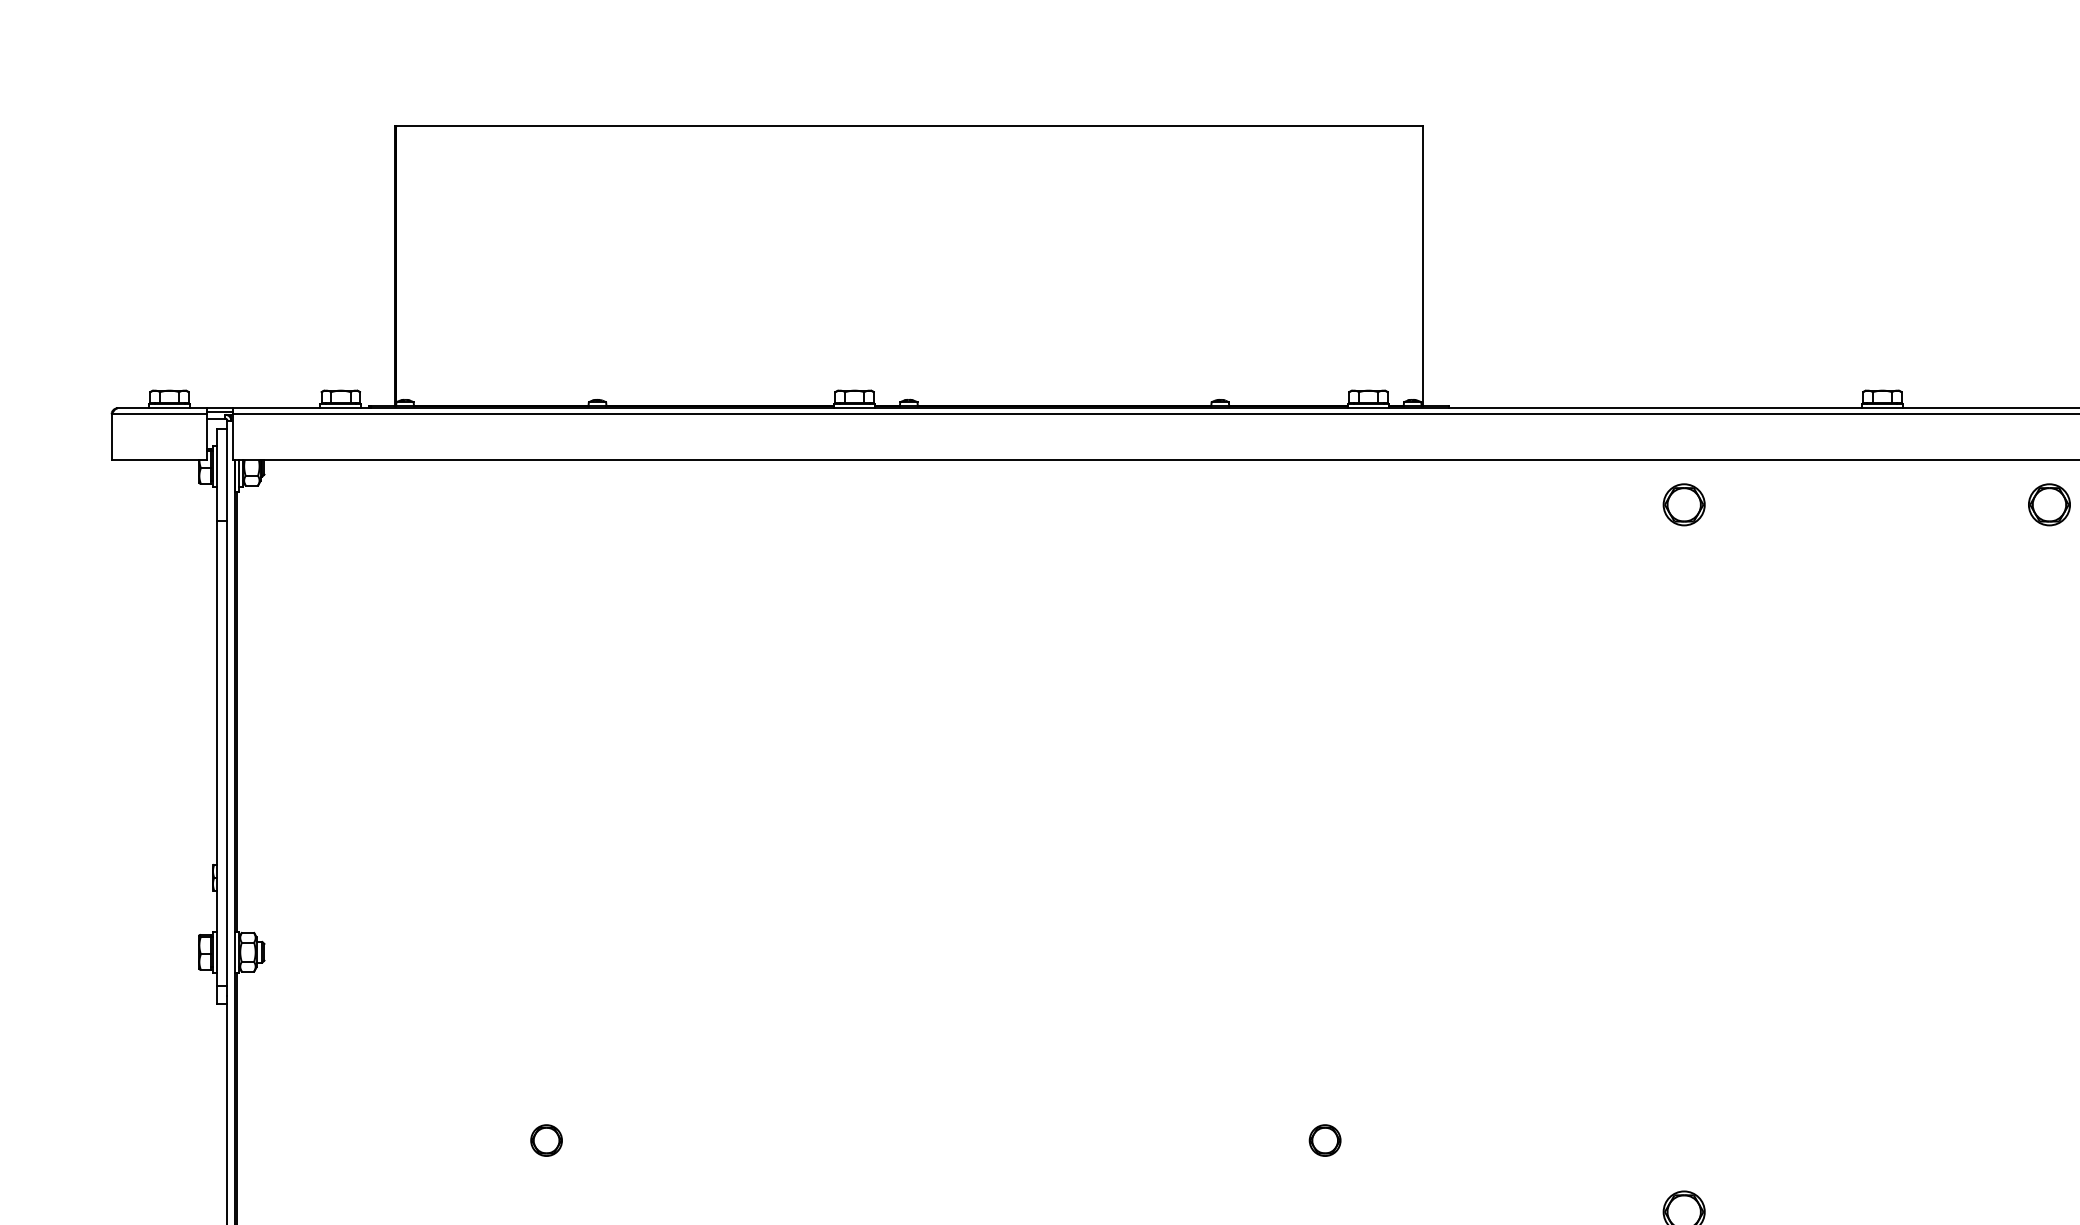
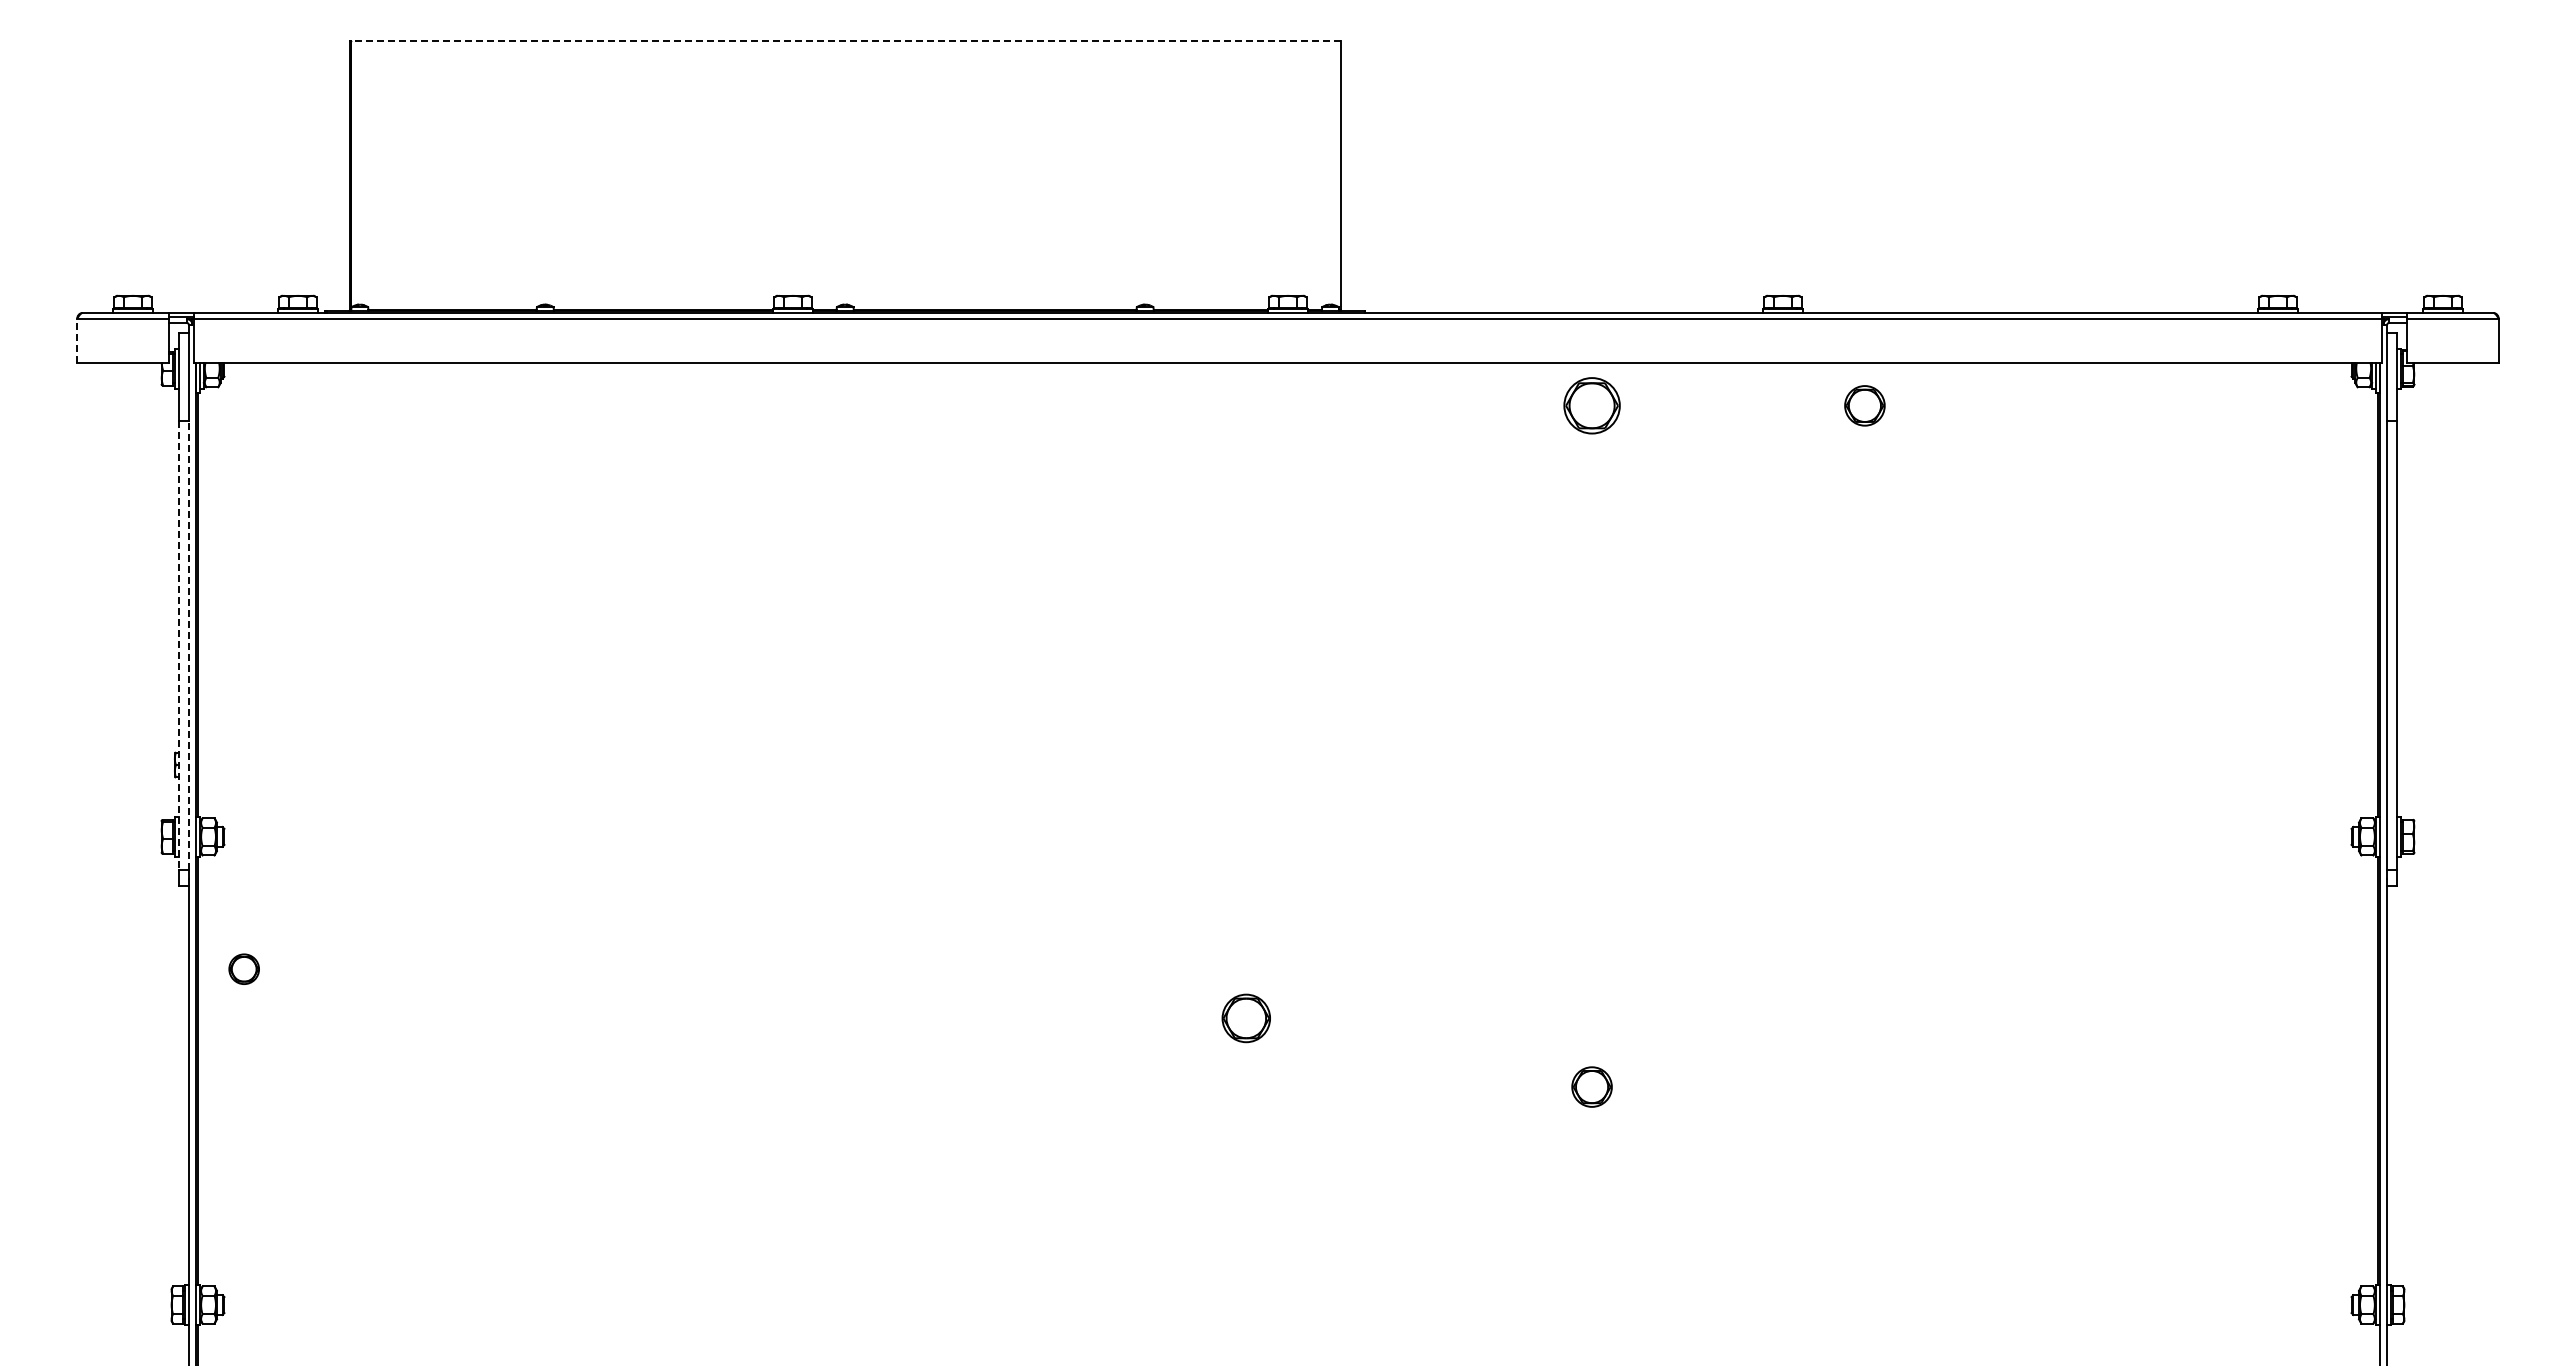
line: (910, 126) -> (846, 41), solid -> dashed
line: (111, 436) -> (77, 340), solid -> dashed
part: (1683, 504) -> (1591, 405), size x1.4
part: (2049, 504) -> (1864, 405), moved
line: (227, 752) -> (188, 644), solid -> dashed
line: (216, 753) -> (178, 645), solid -> dashed
part: (545, 1139) -> (243, 968), moved
part: (1324, 1139) -> (1245, 1017), size x1.6

